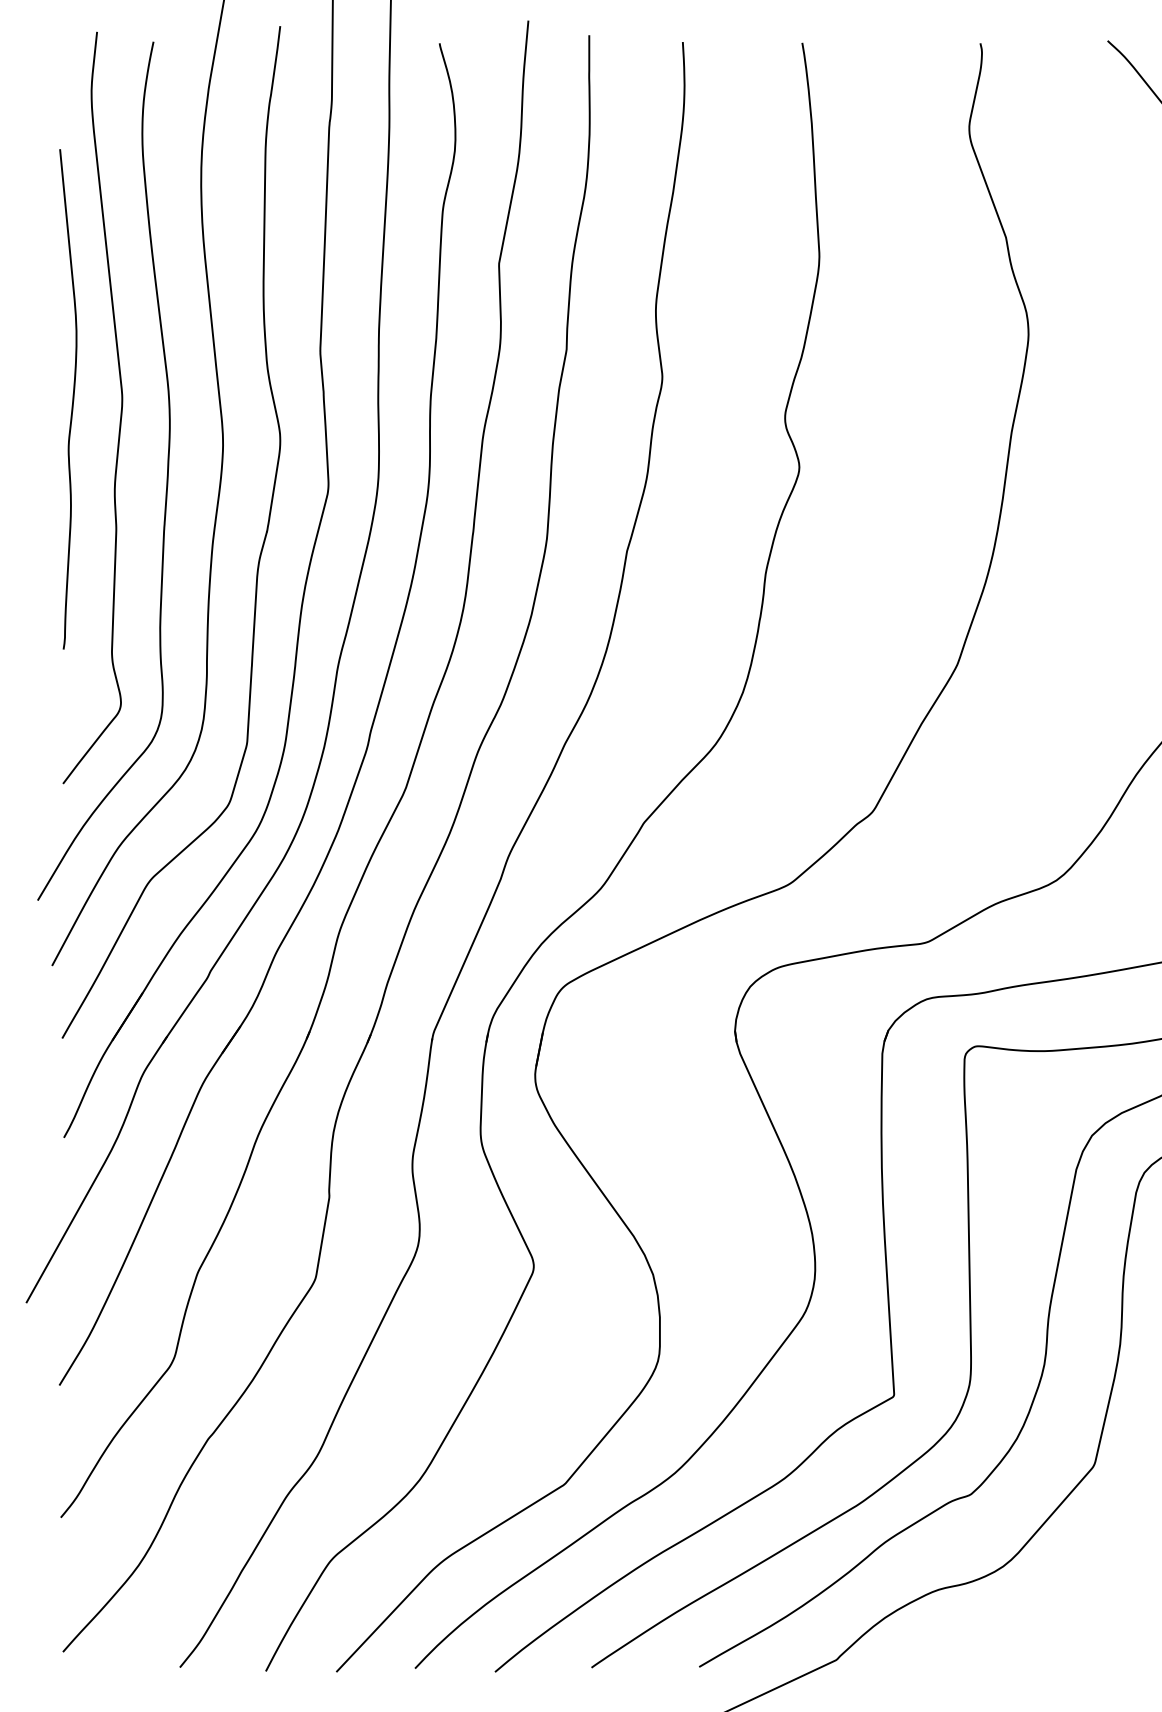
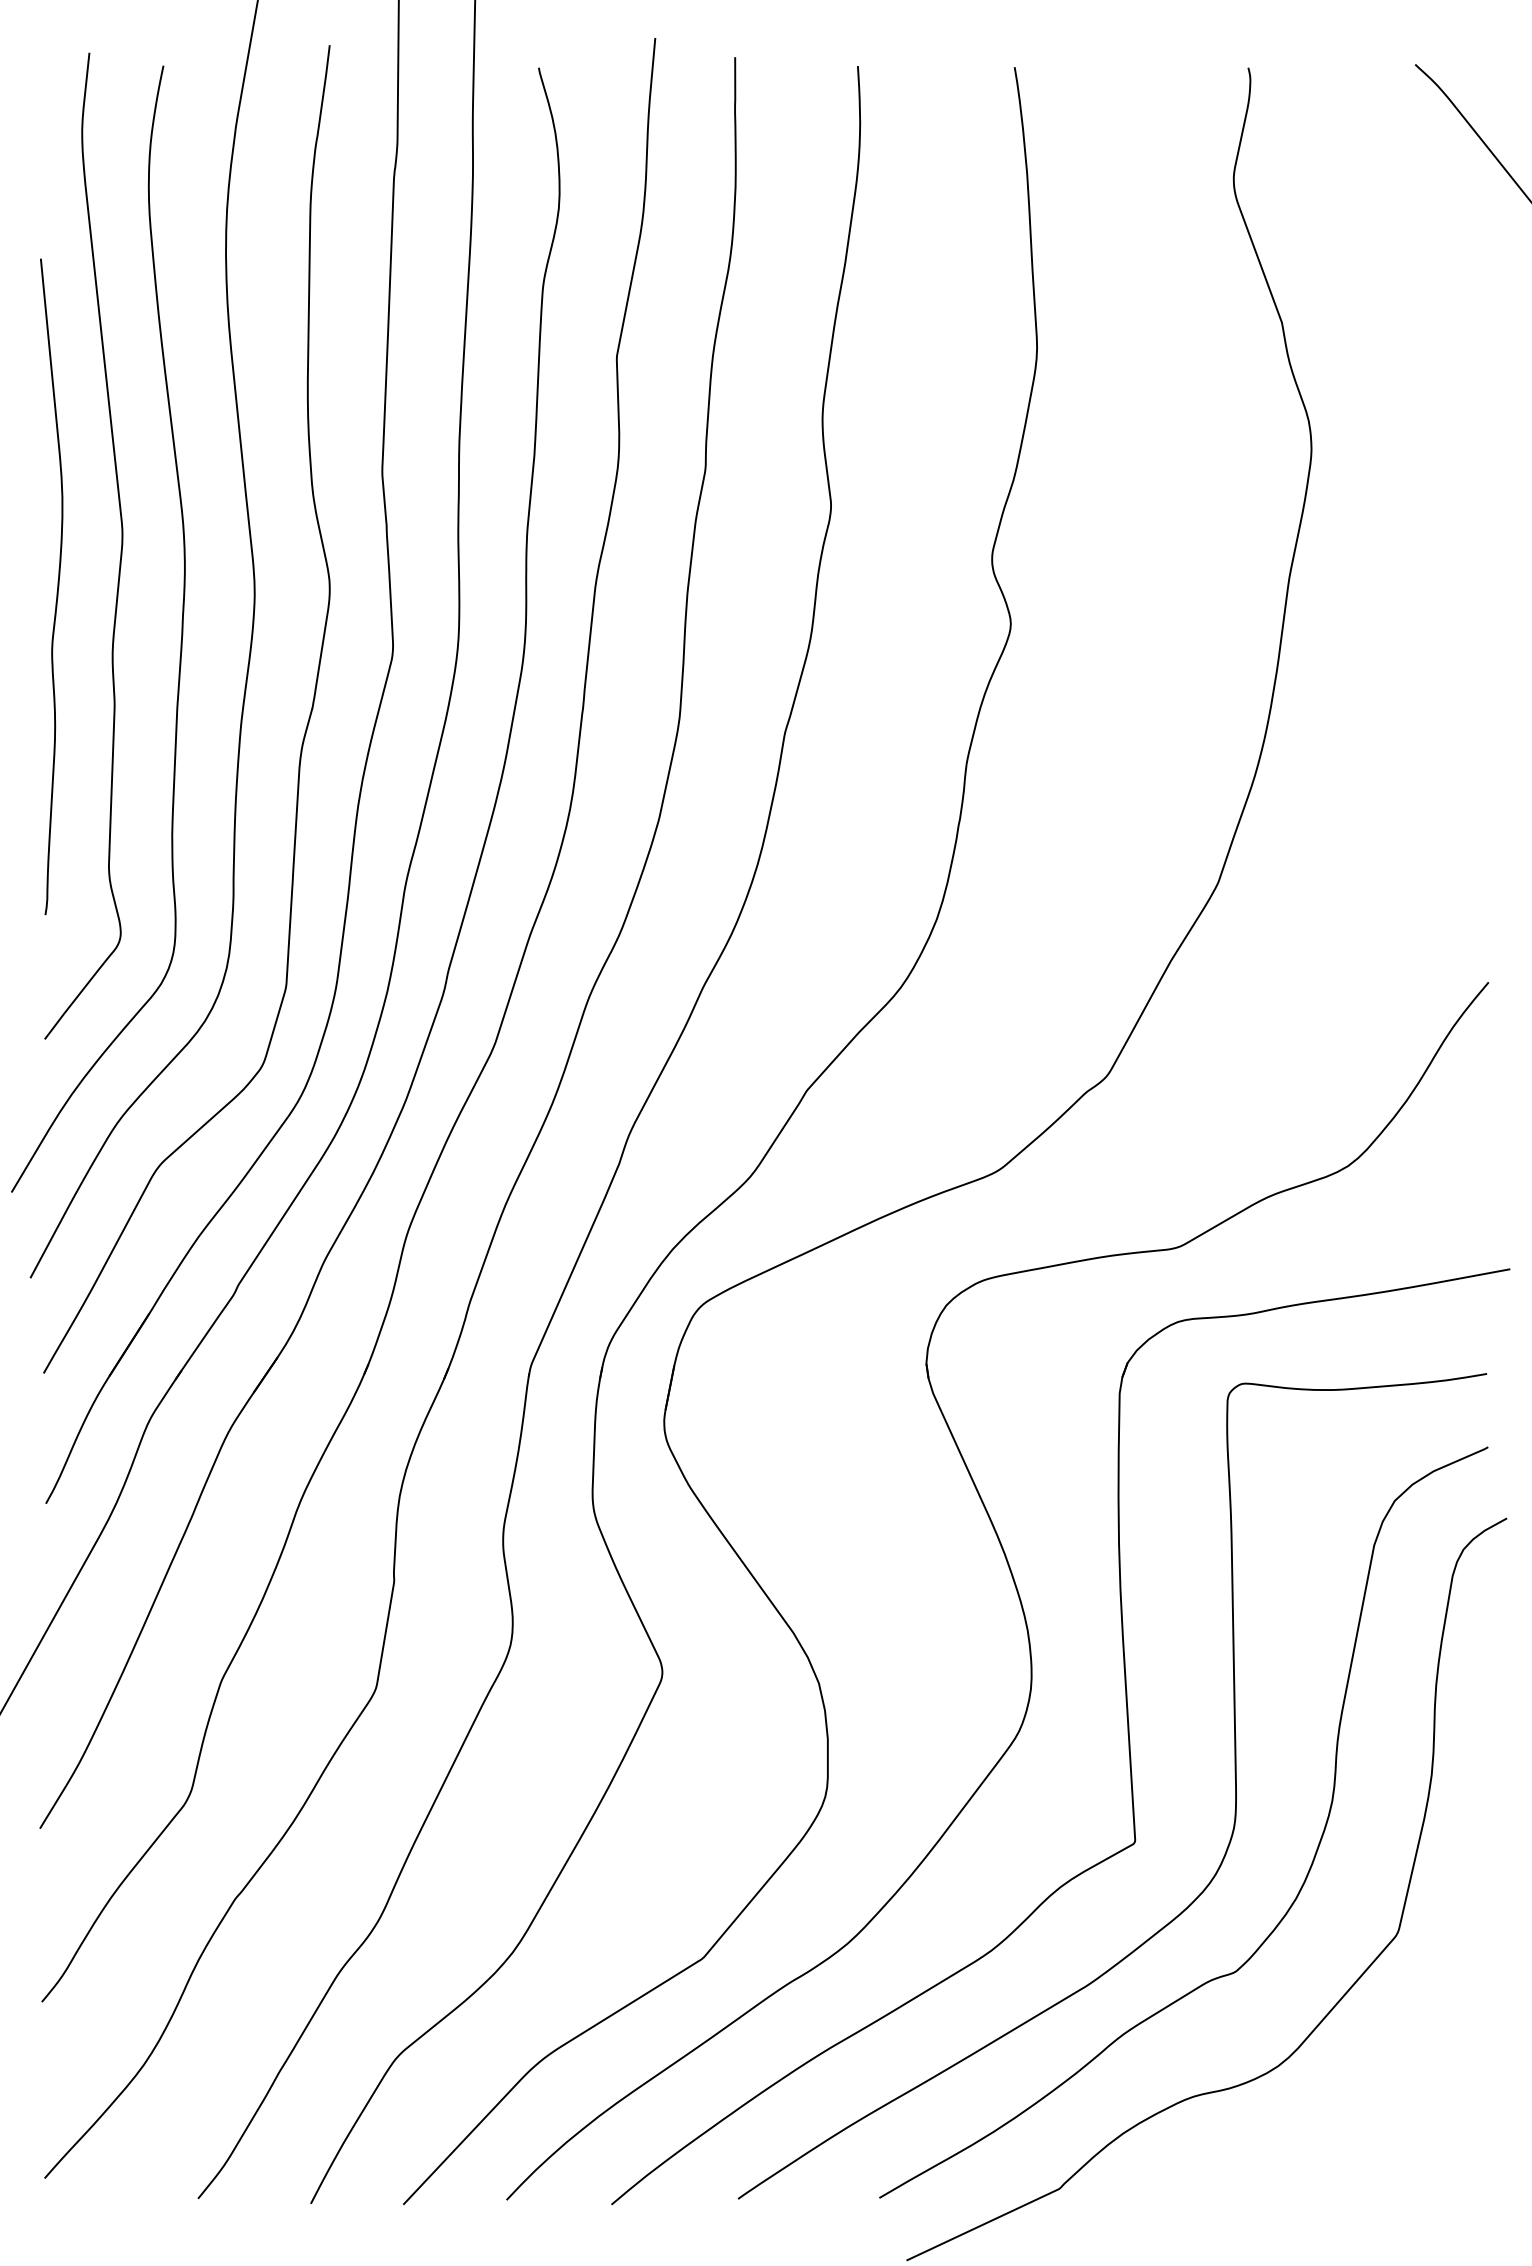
curve: (72, 399) -> (57, 586), moved

